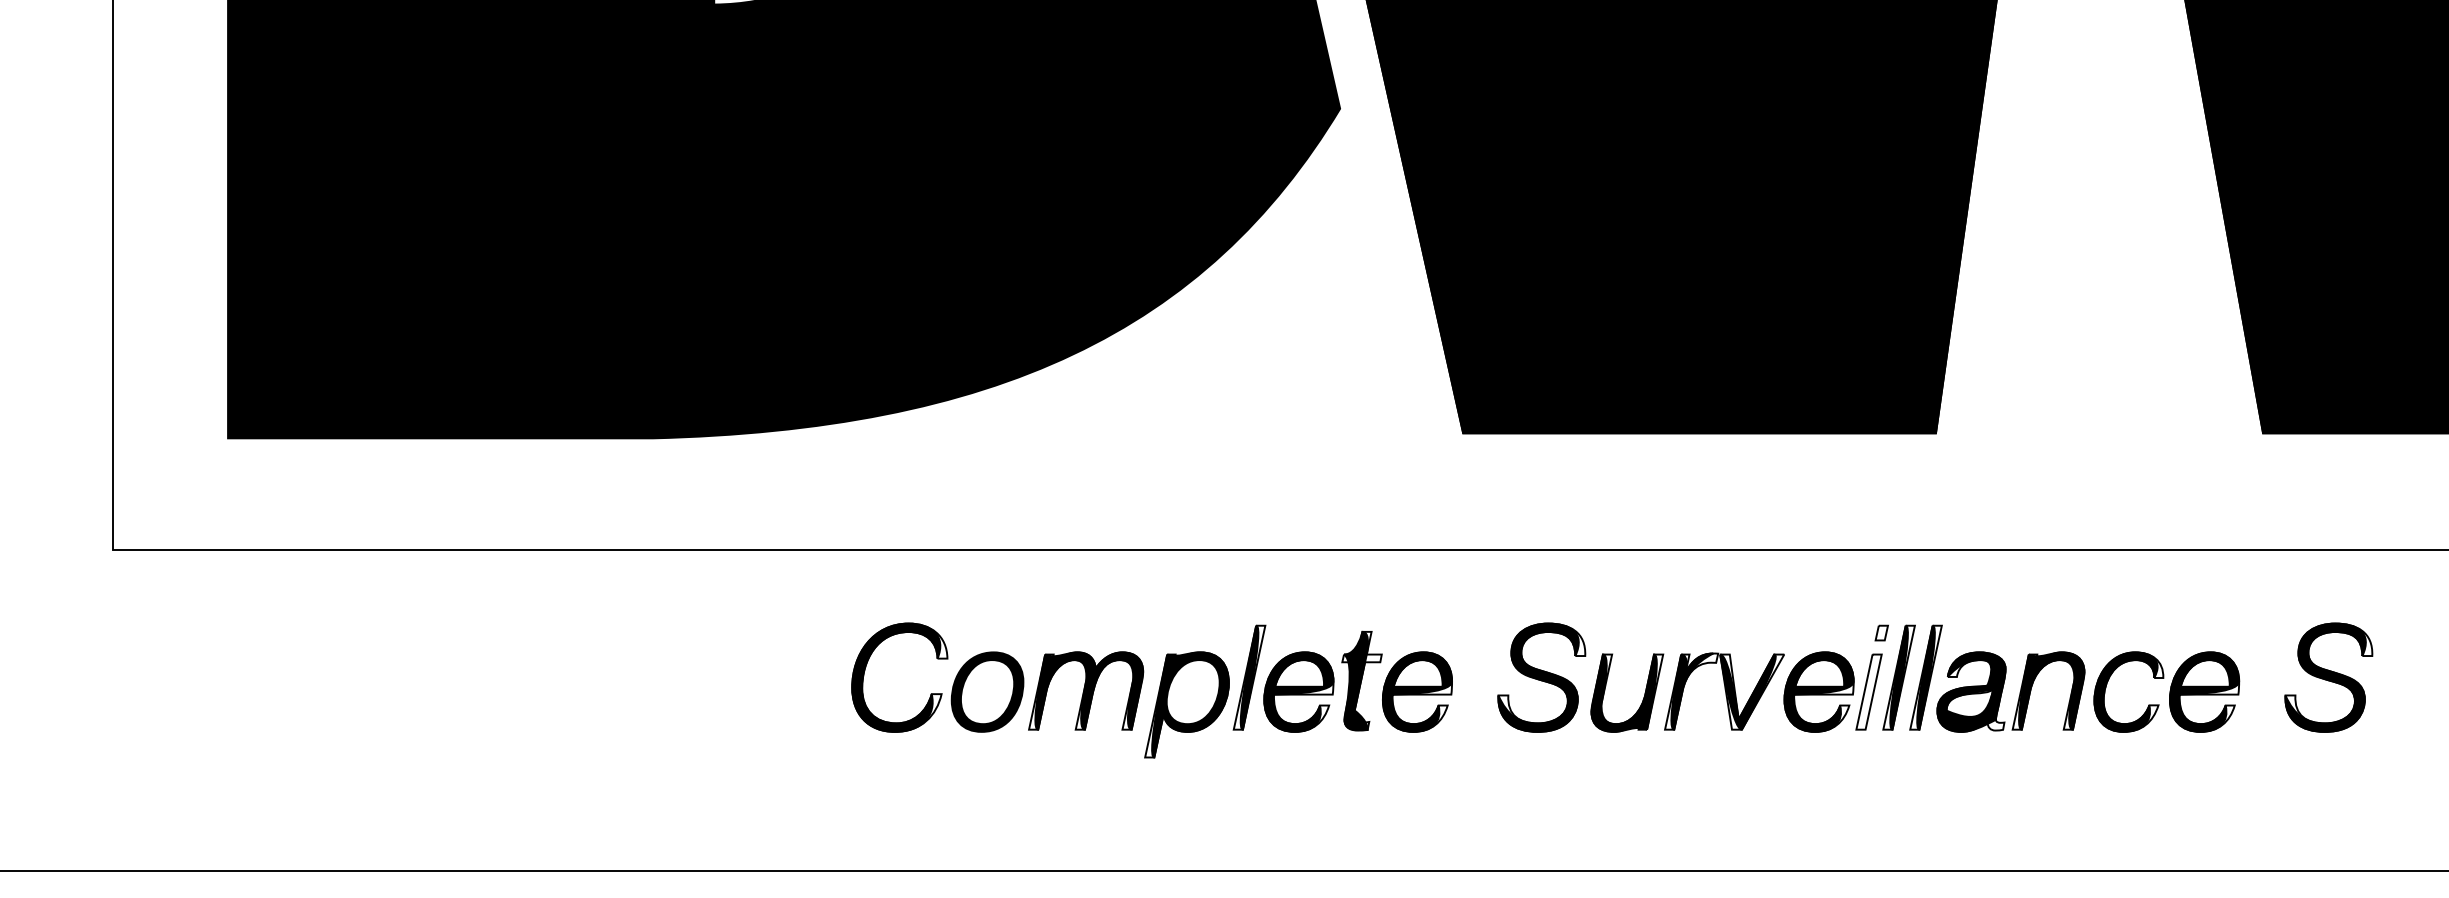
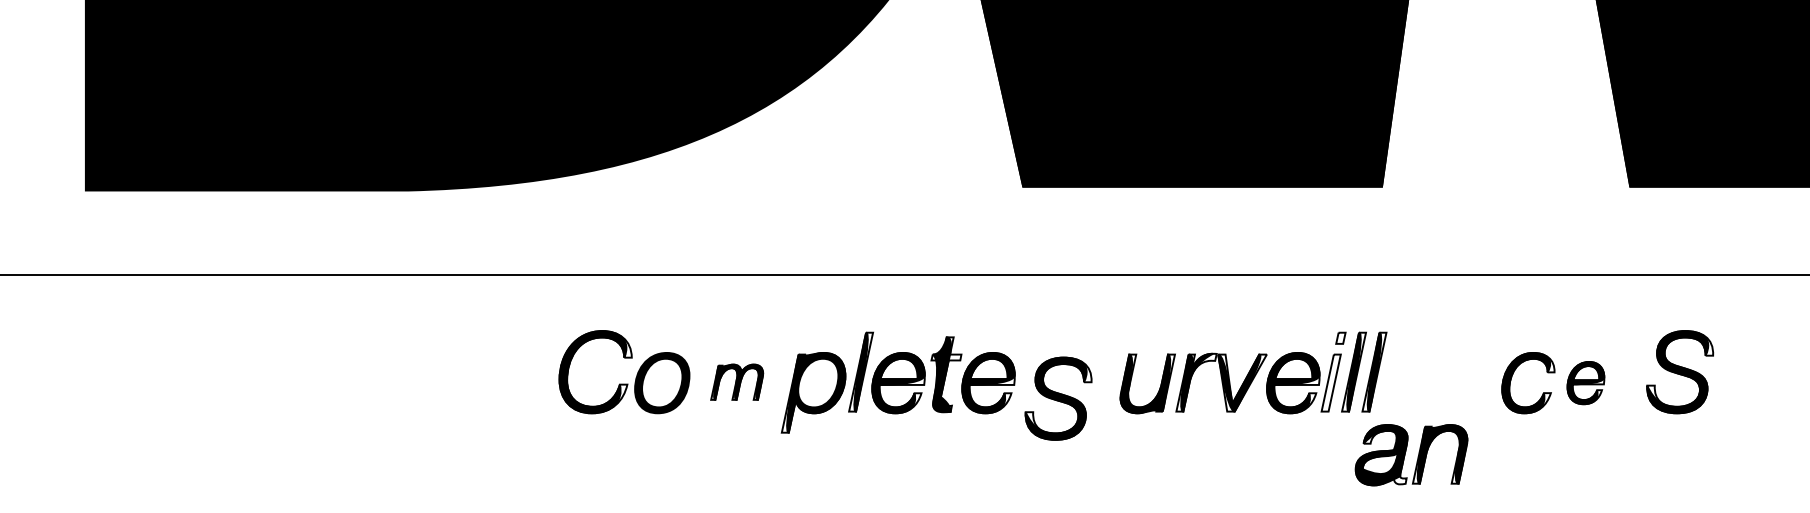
part: (1541, 677) -> (1058, 398), moved
part: (2003, 689) -> (1405, 453), moved
part: (1086, 690) -> (737, 381), size x0.6
part: (2204, 691) -> (1585, 382), size x0.7

